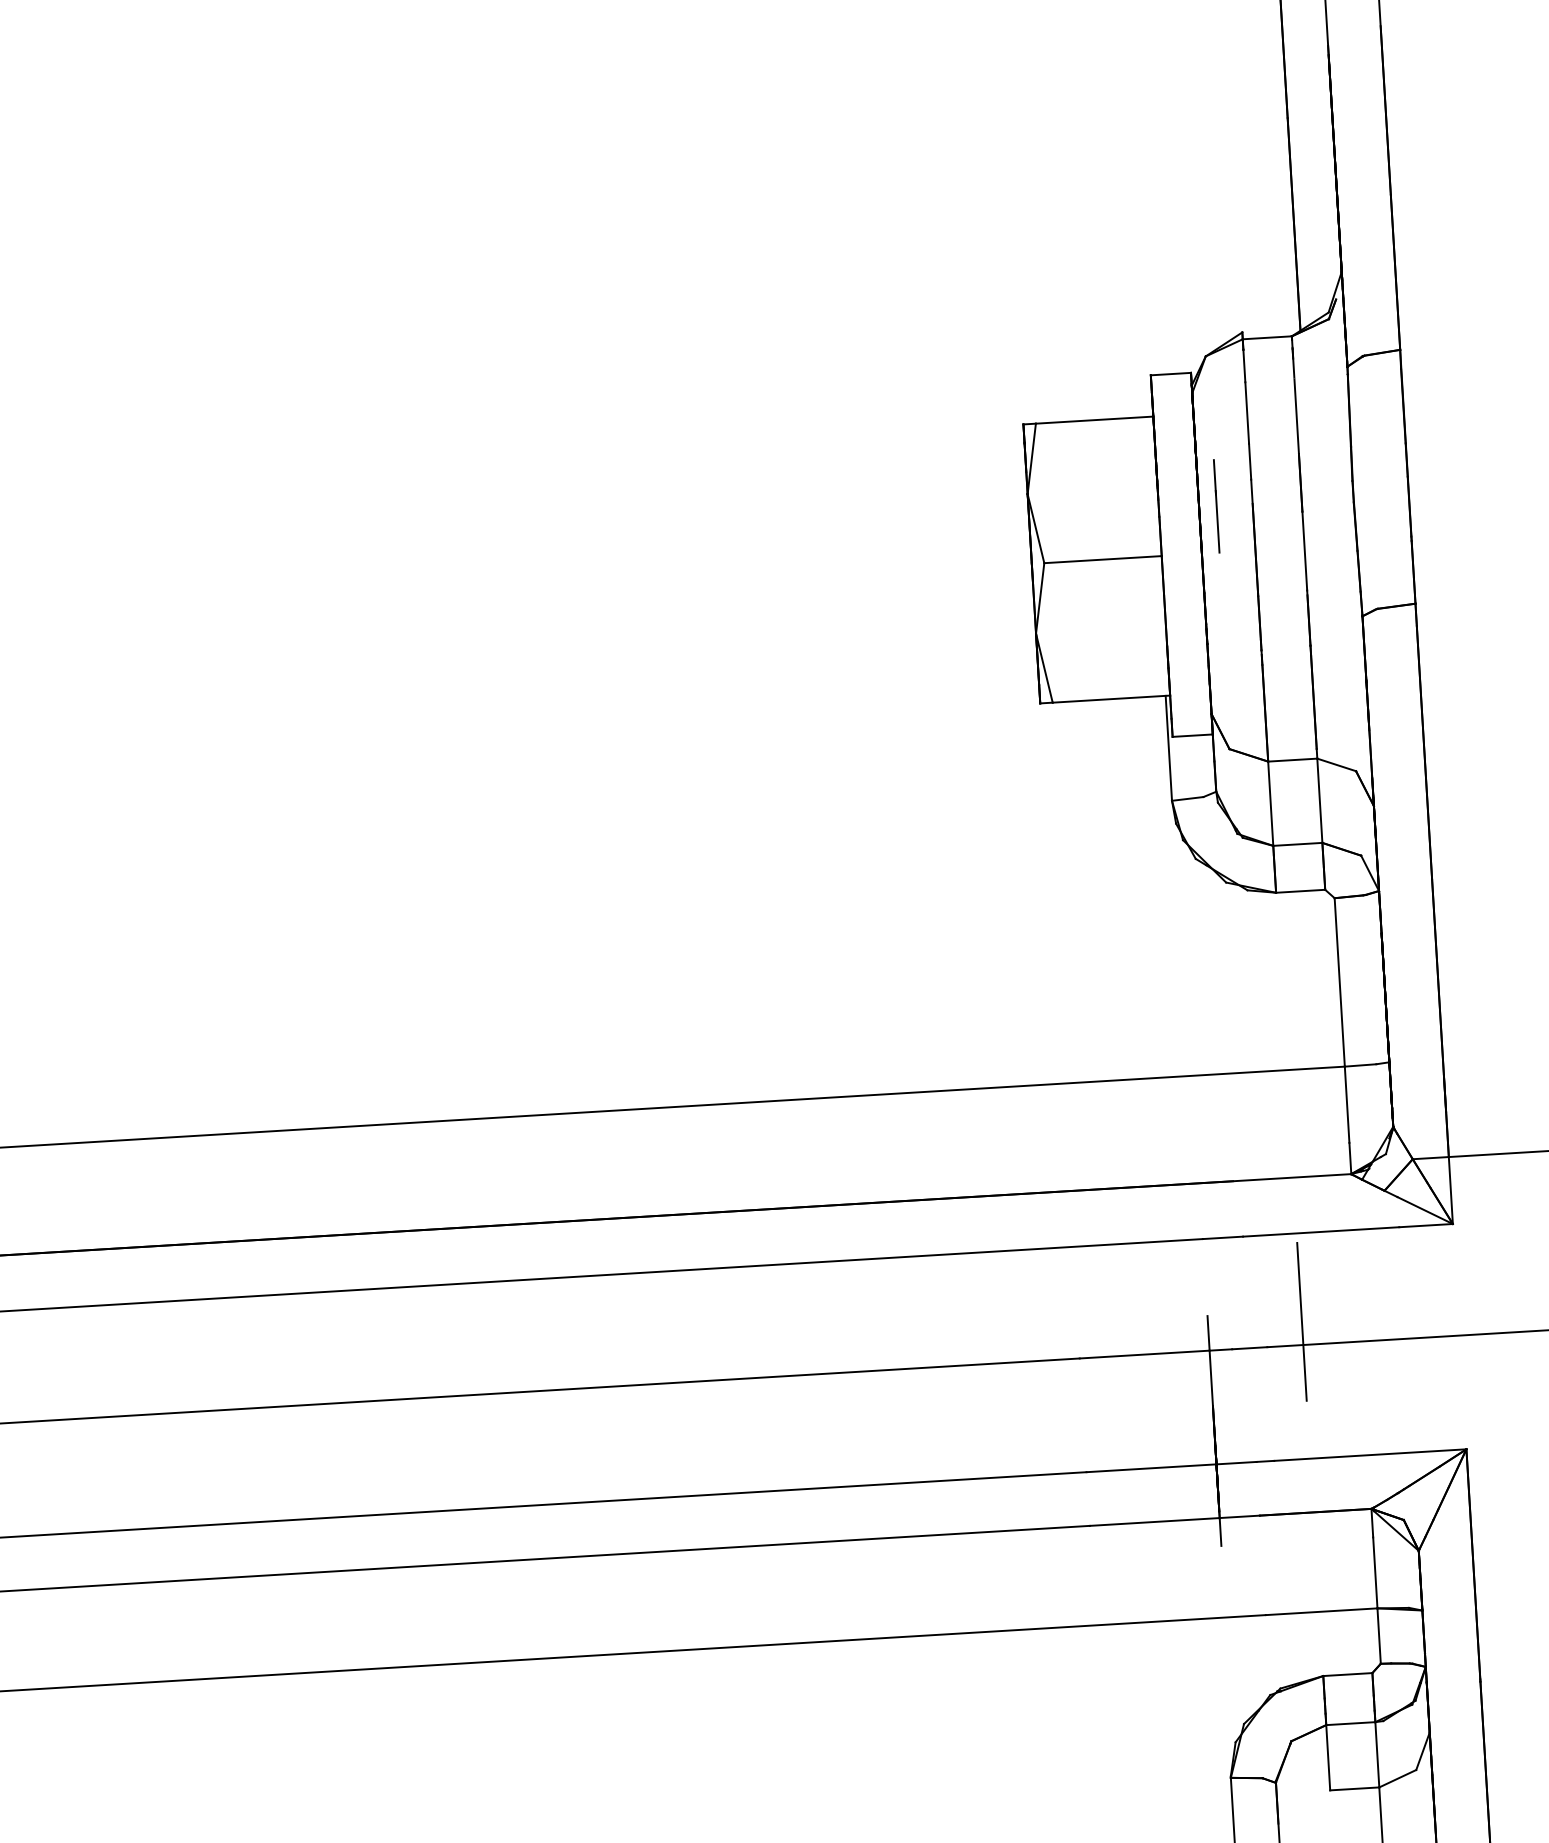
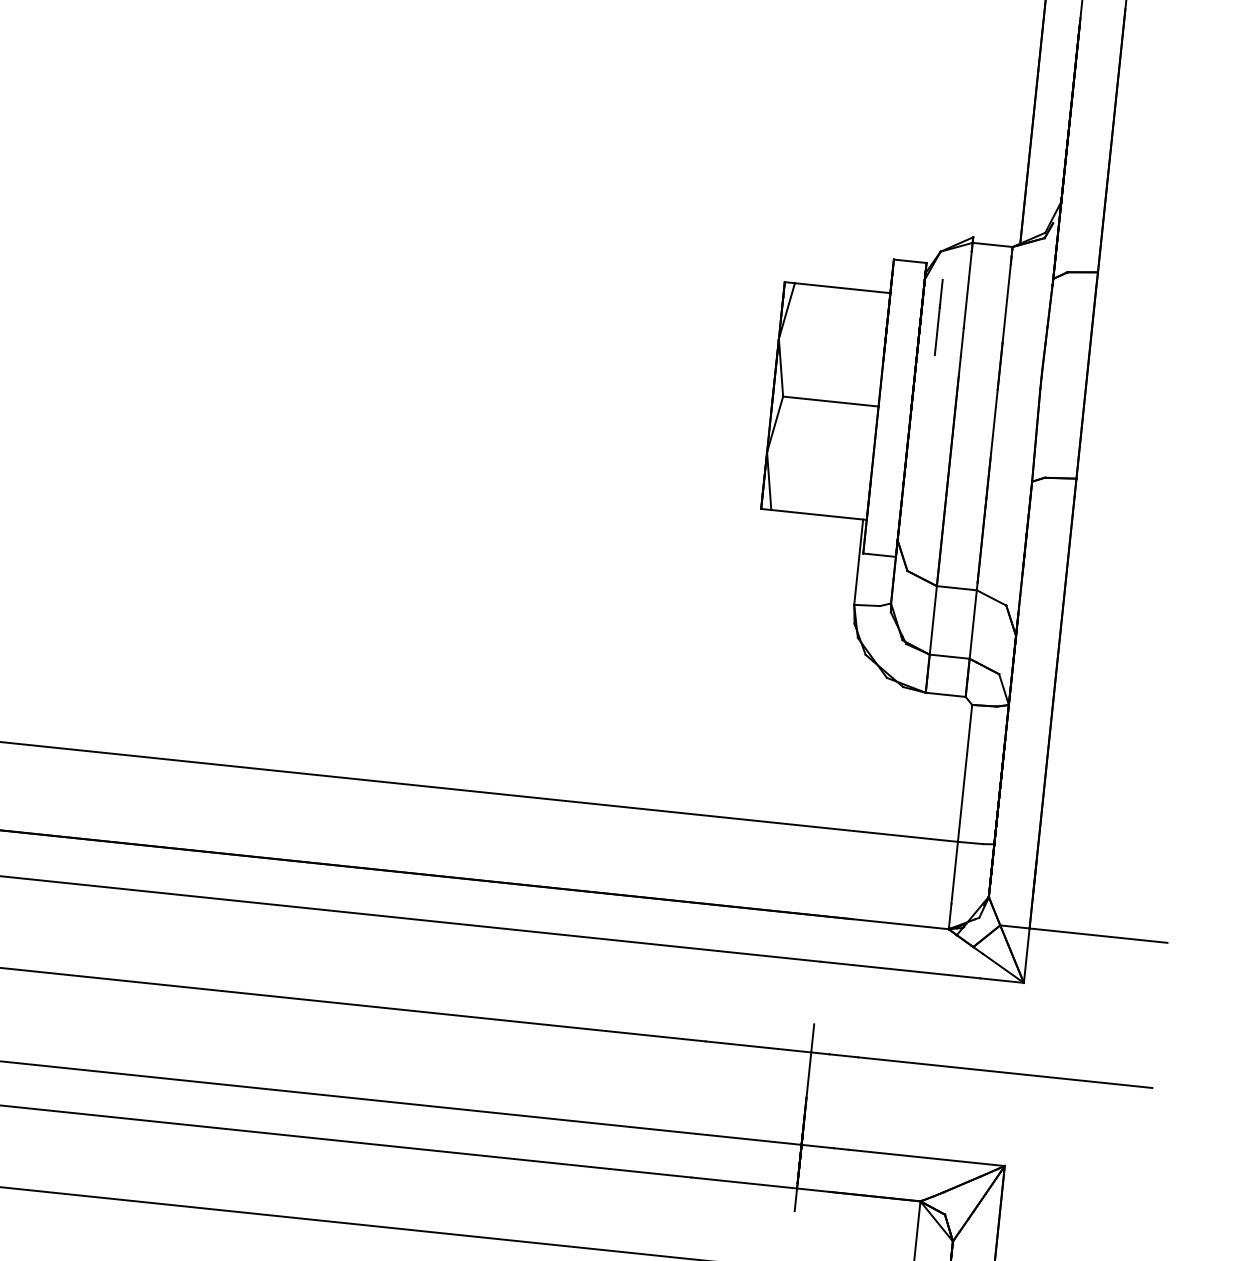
line: (1216, 506) -> (938, 317), moved
line: (1301, 1321) -> (889, 1041), removed

